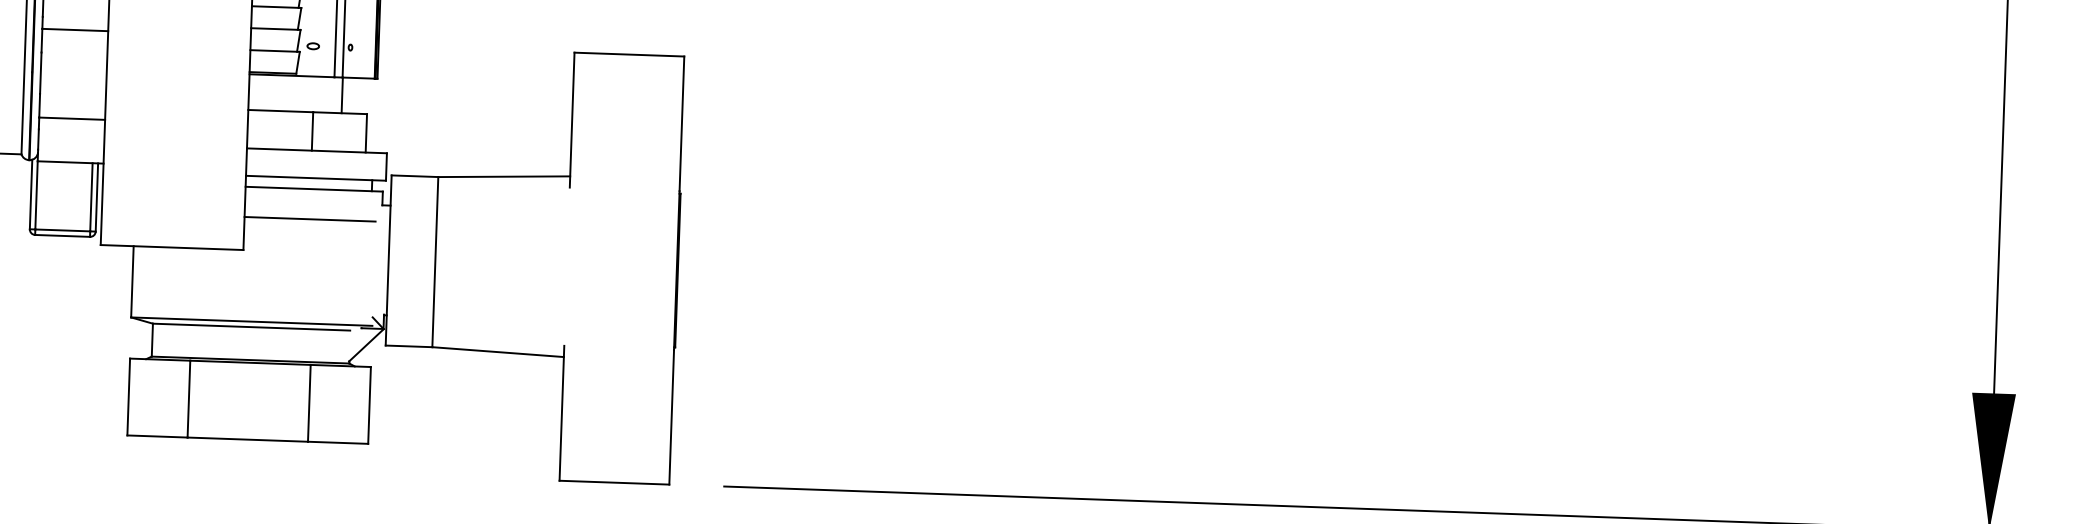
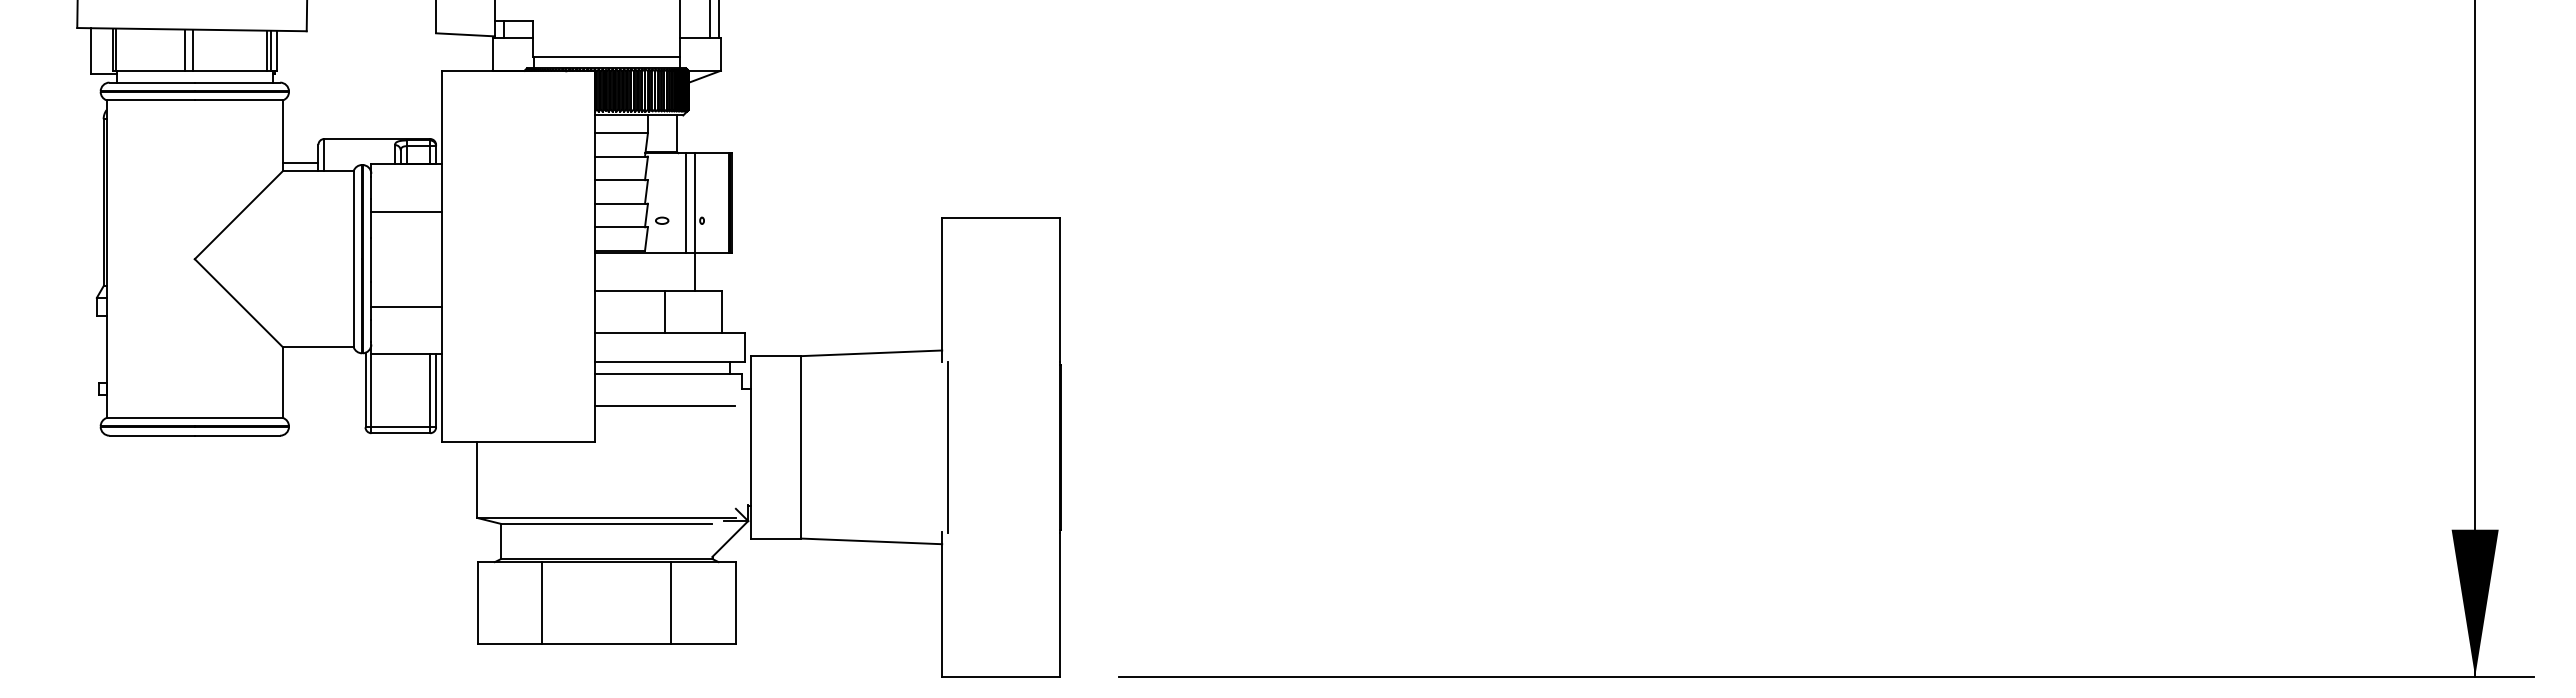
line: (572, 267) -> (948, 447), added

